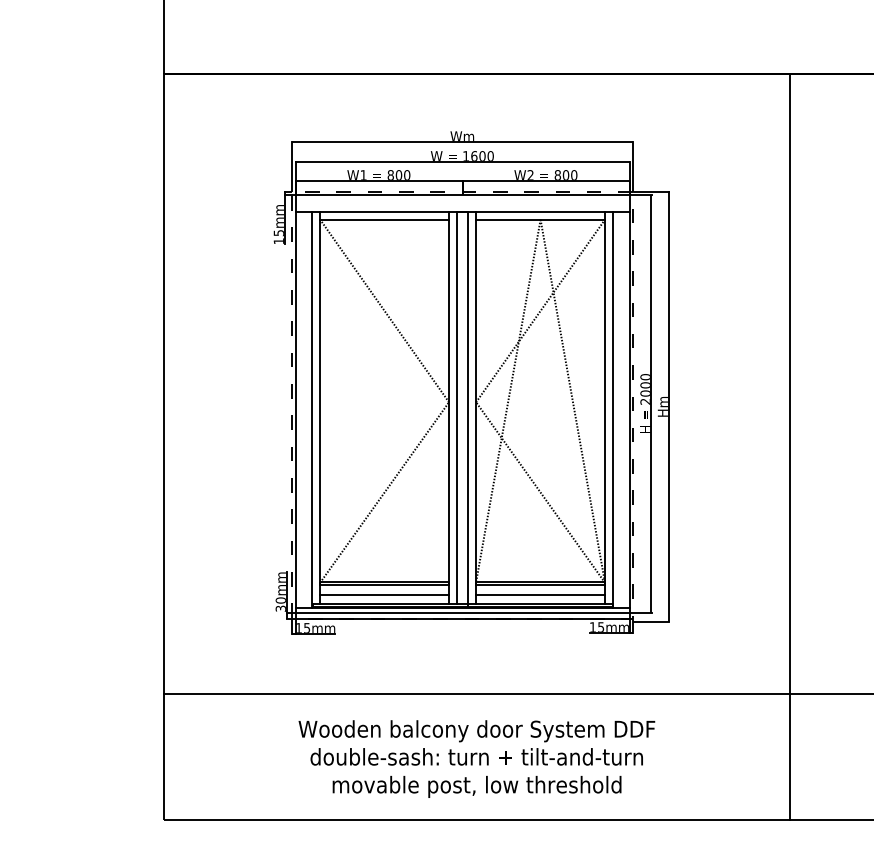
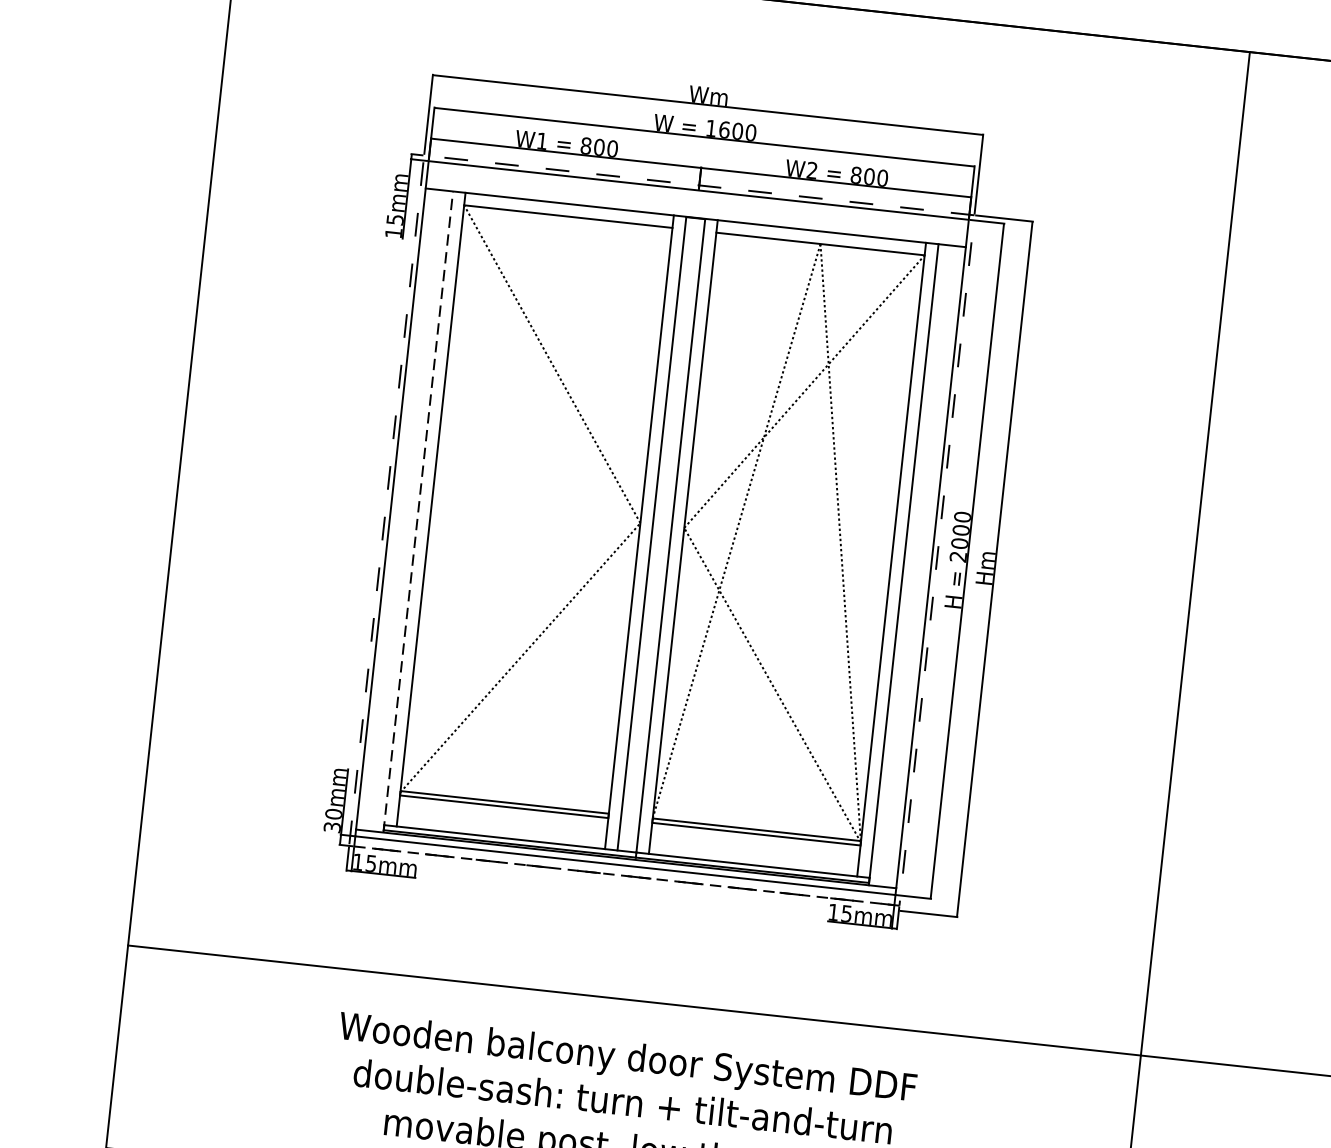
line: (312, 409) -> (418, 510), solid -> dashed
line: (384, 594) -> (502, 822), removed
line: (540, 594) -> (754, 850), removed
line: (463, 618) -> (625, 875), solid -> dashed

